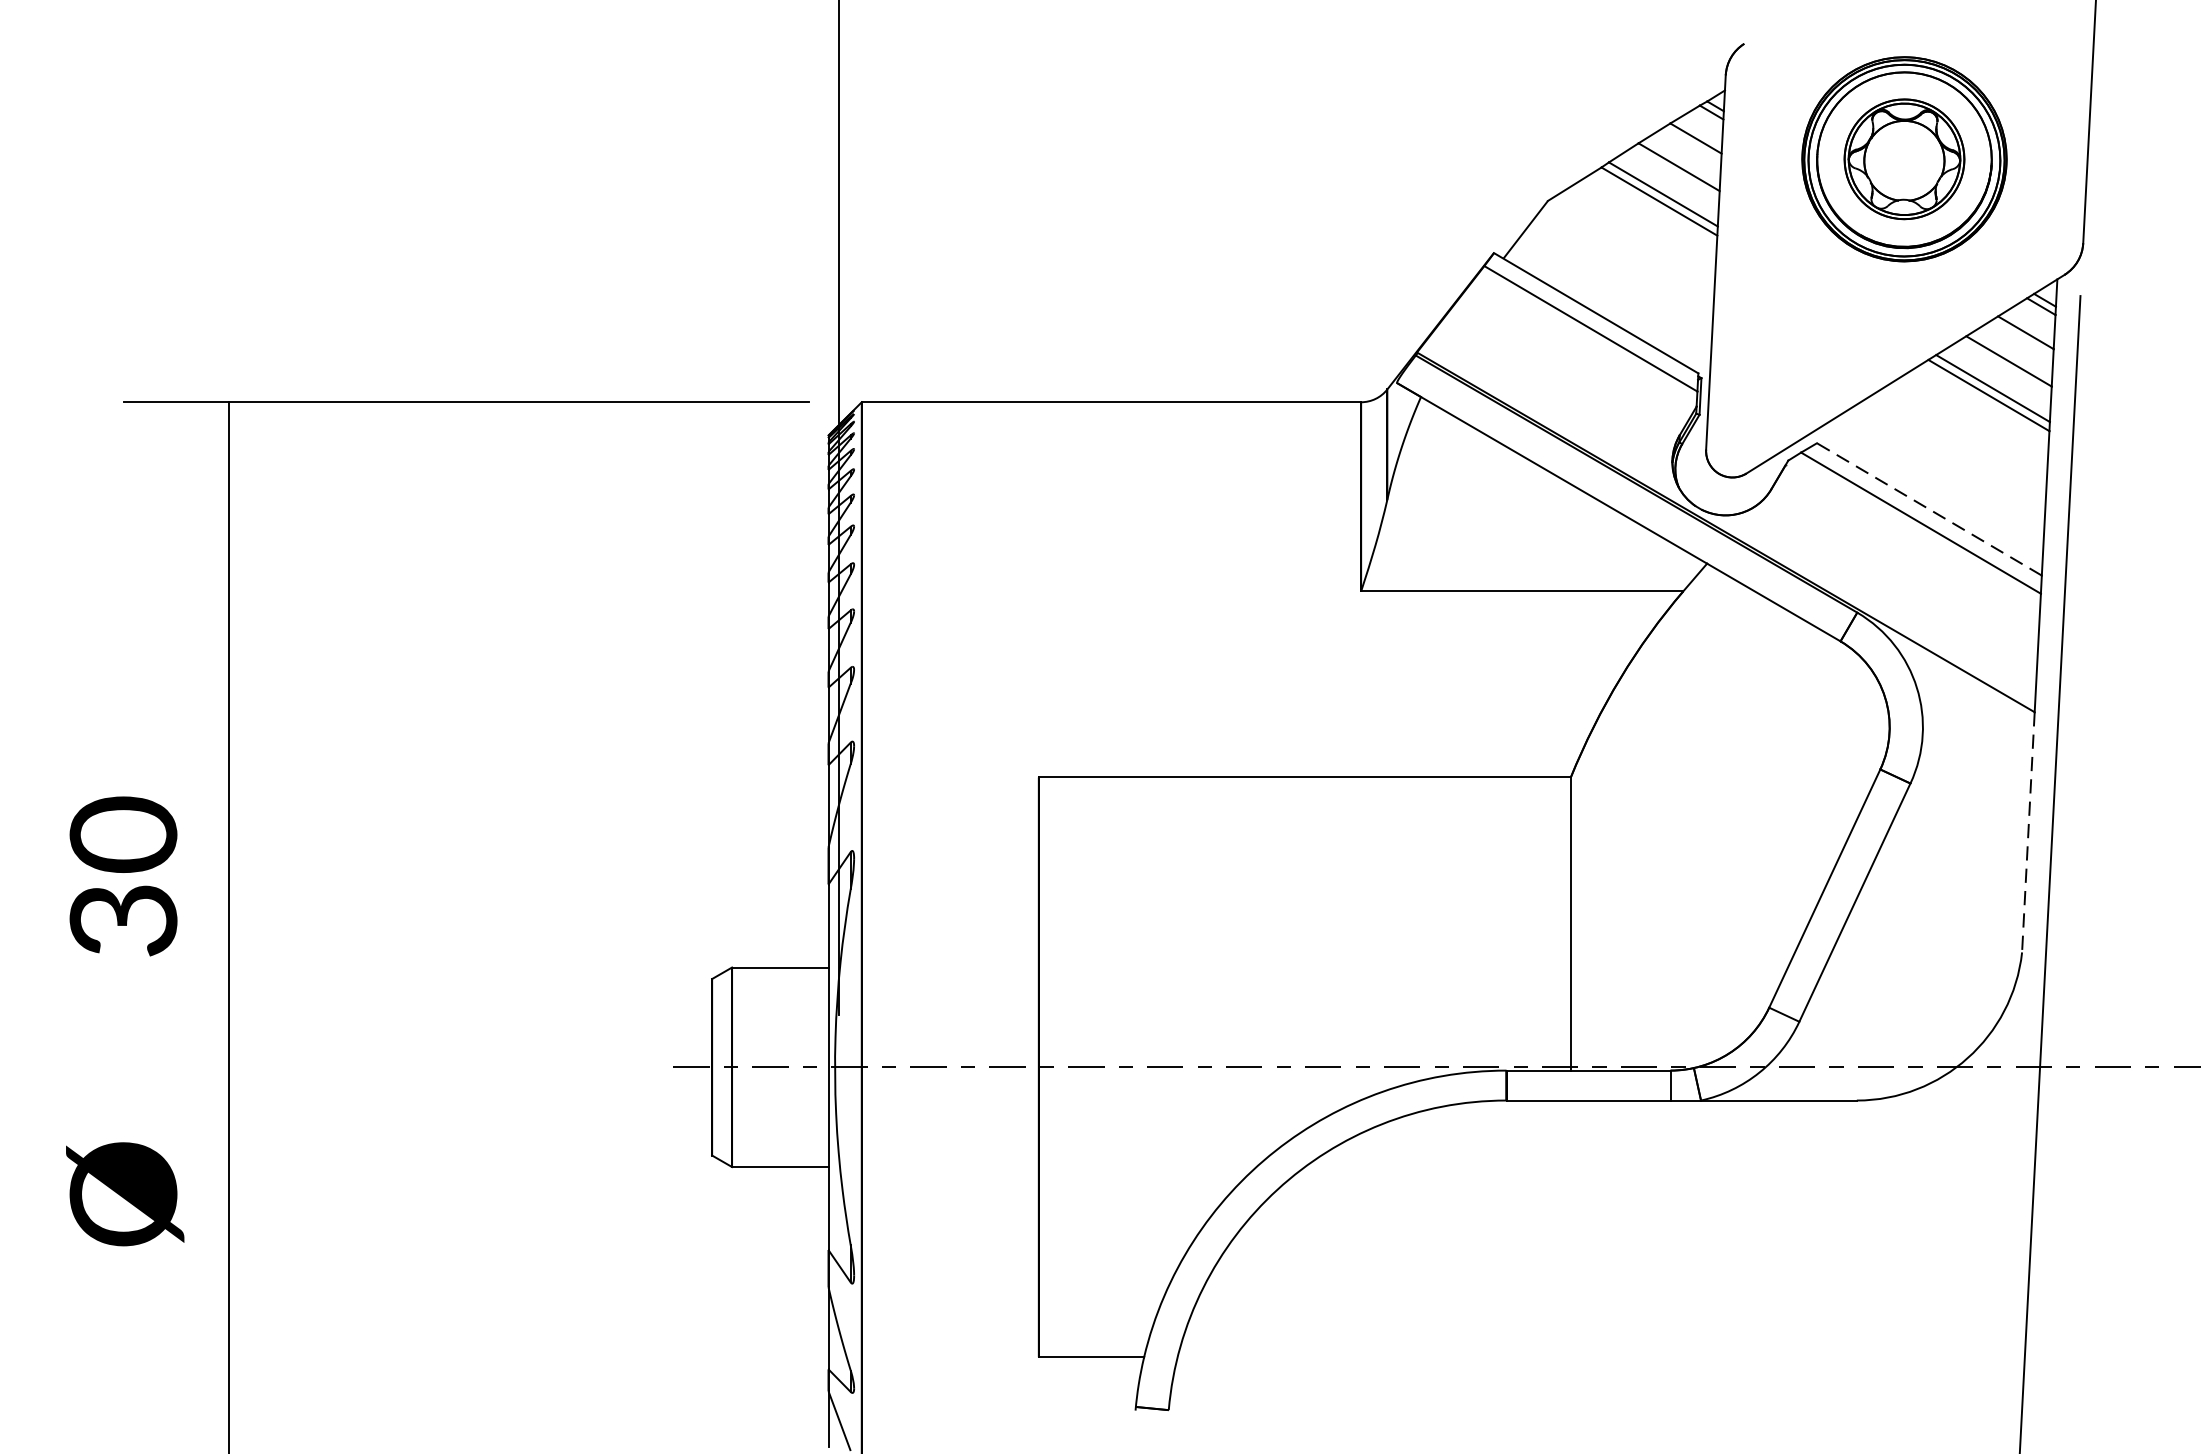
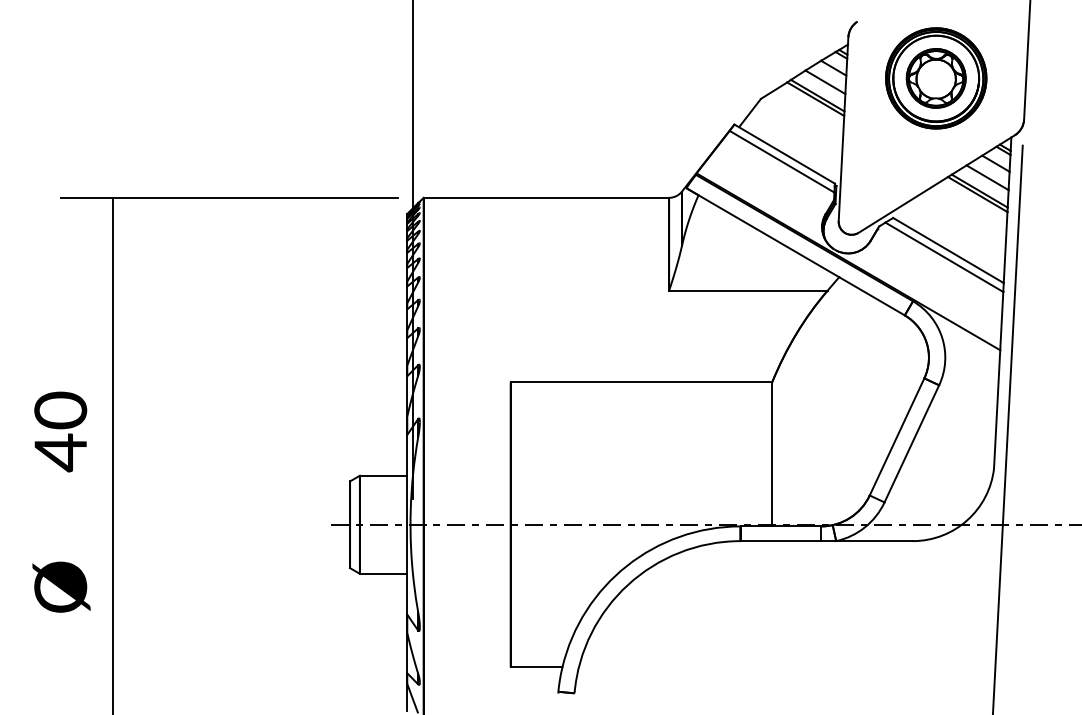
line: (1929, 509) -> (948, 250), dashed -> solid
line: (2029, 832) -> (997, 409), dashed -> solid
text: (123, 920) -> (60, 452), 30 -> 40

